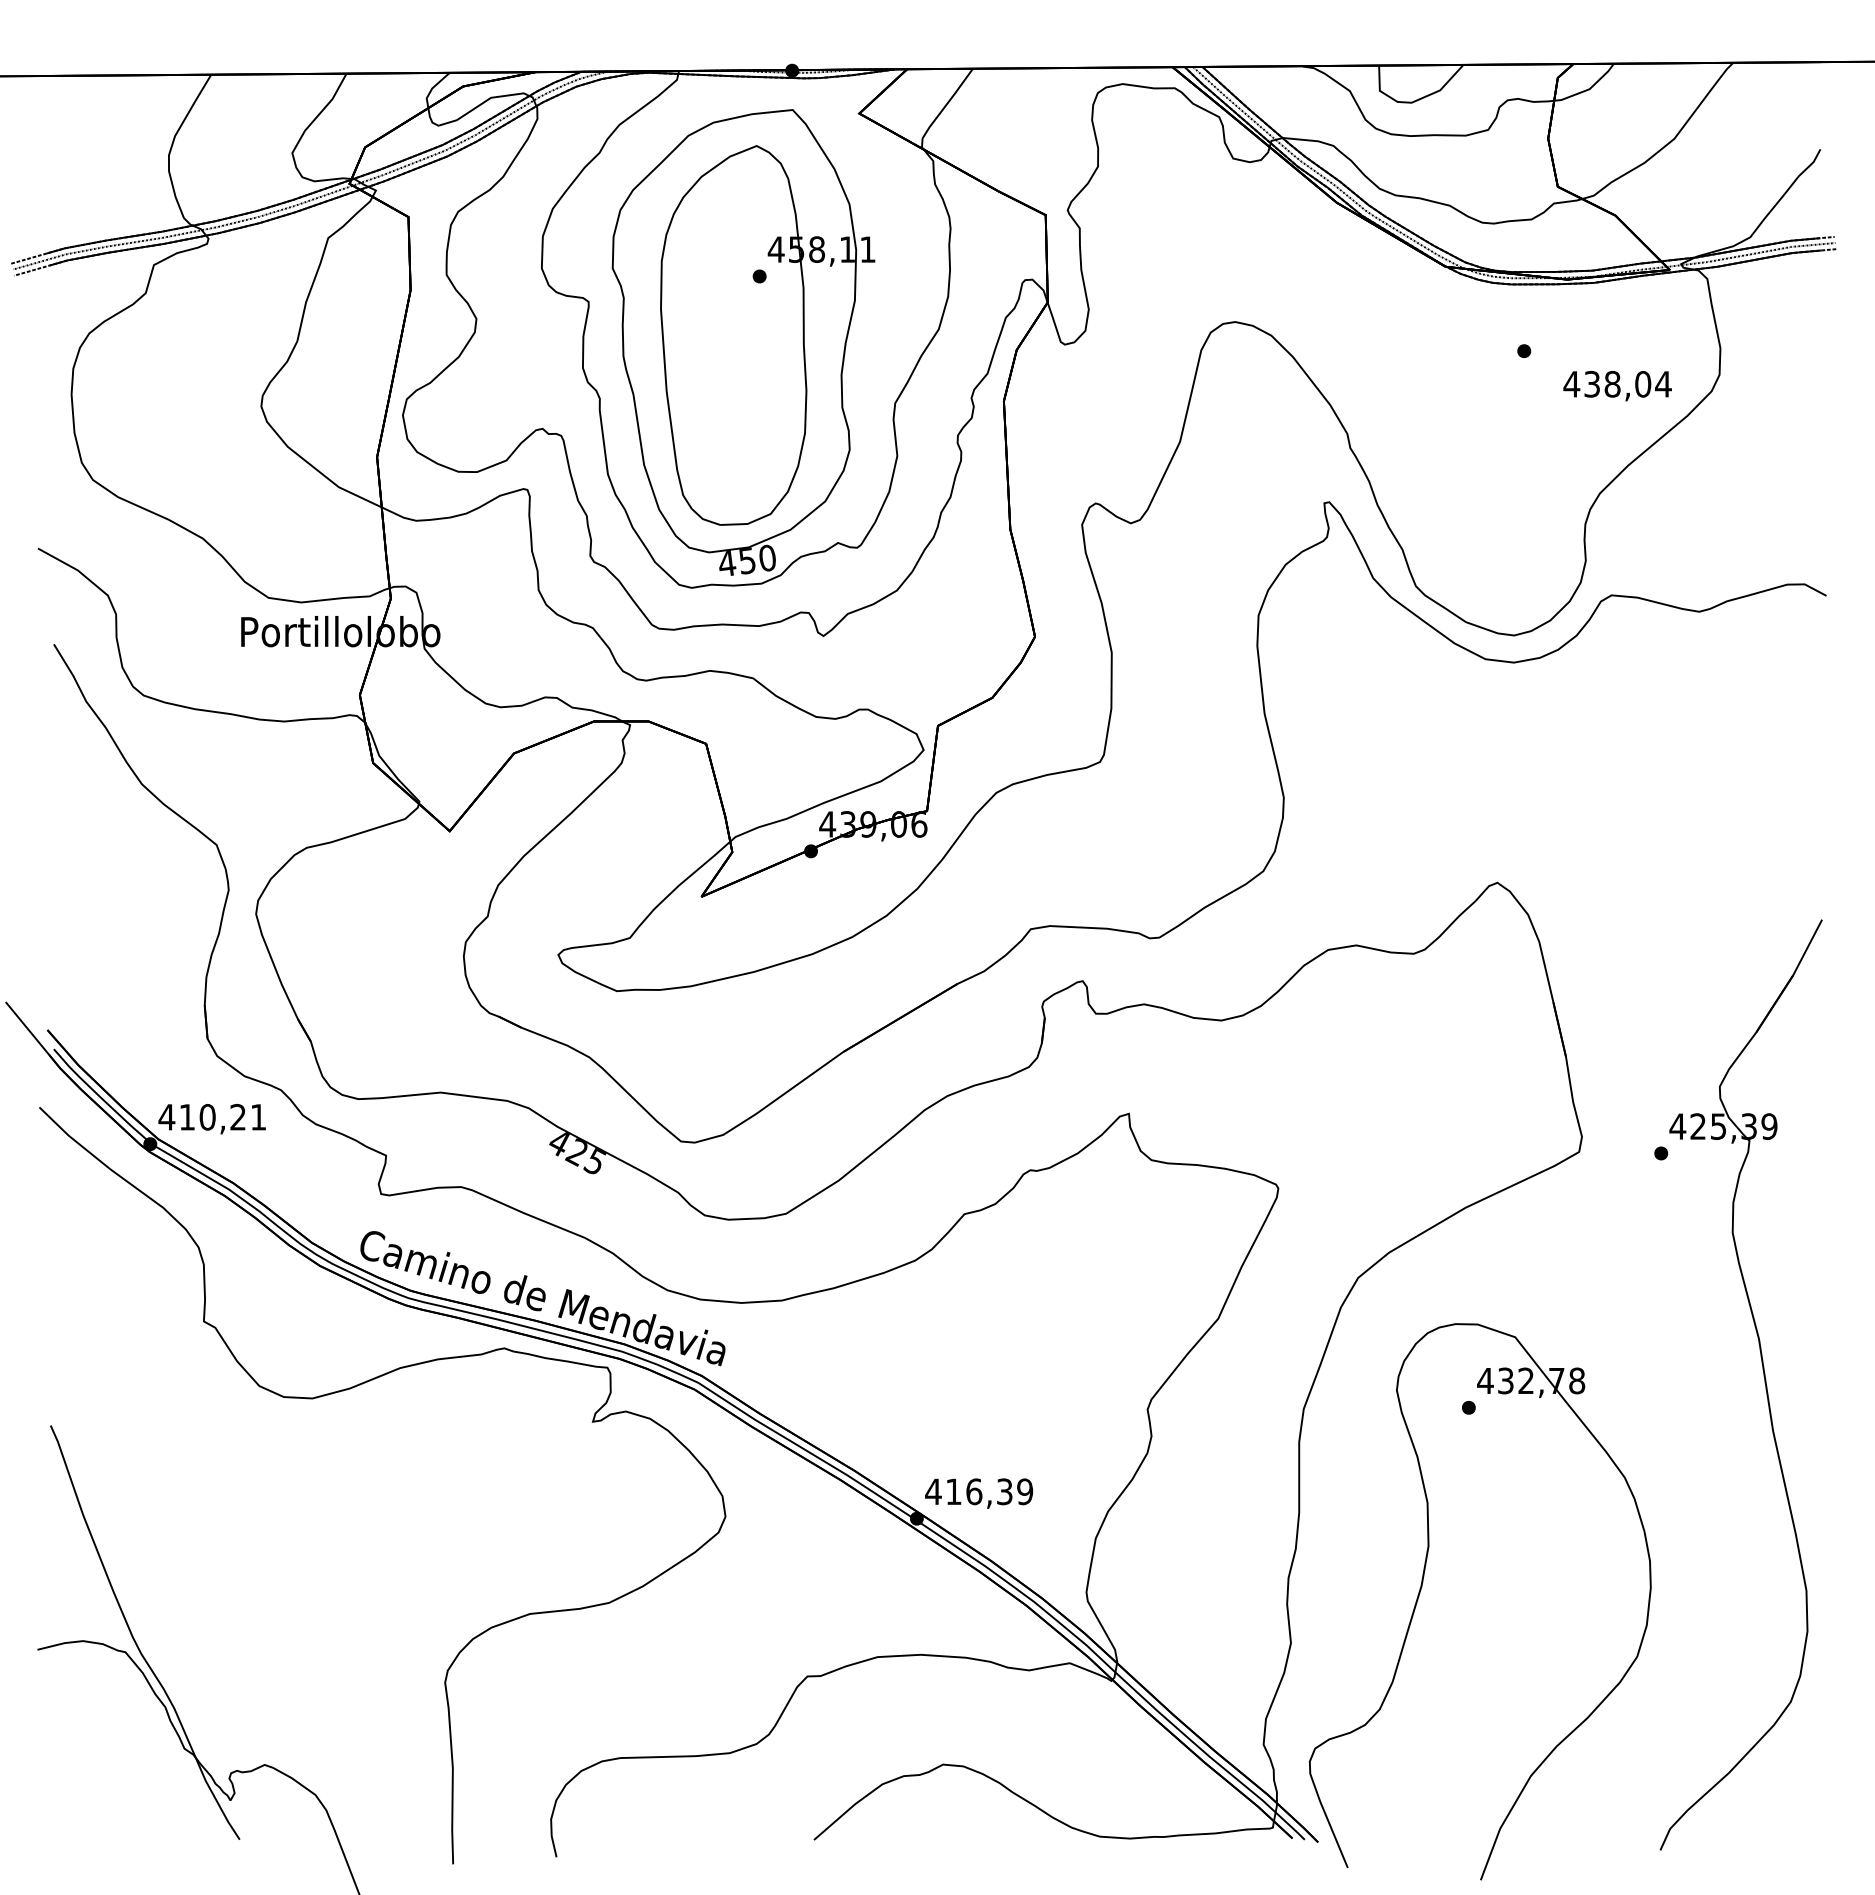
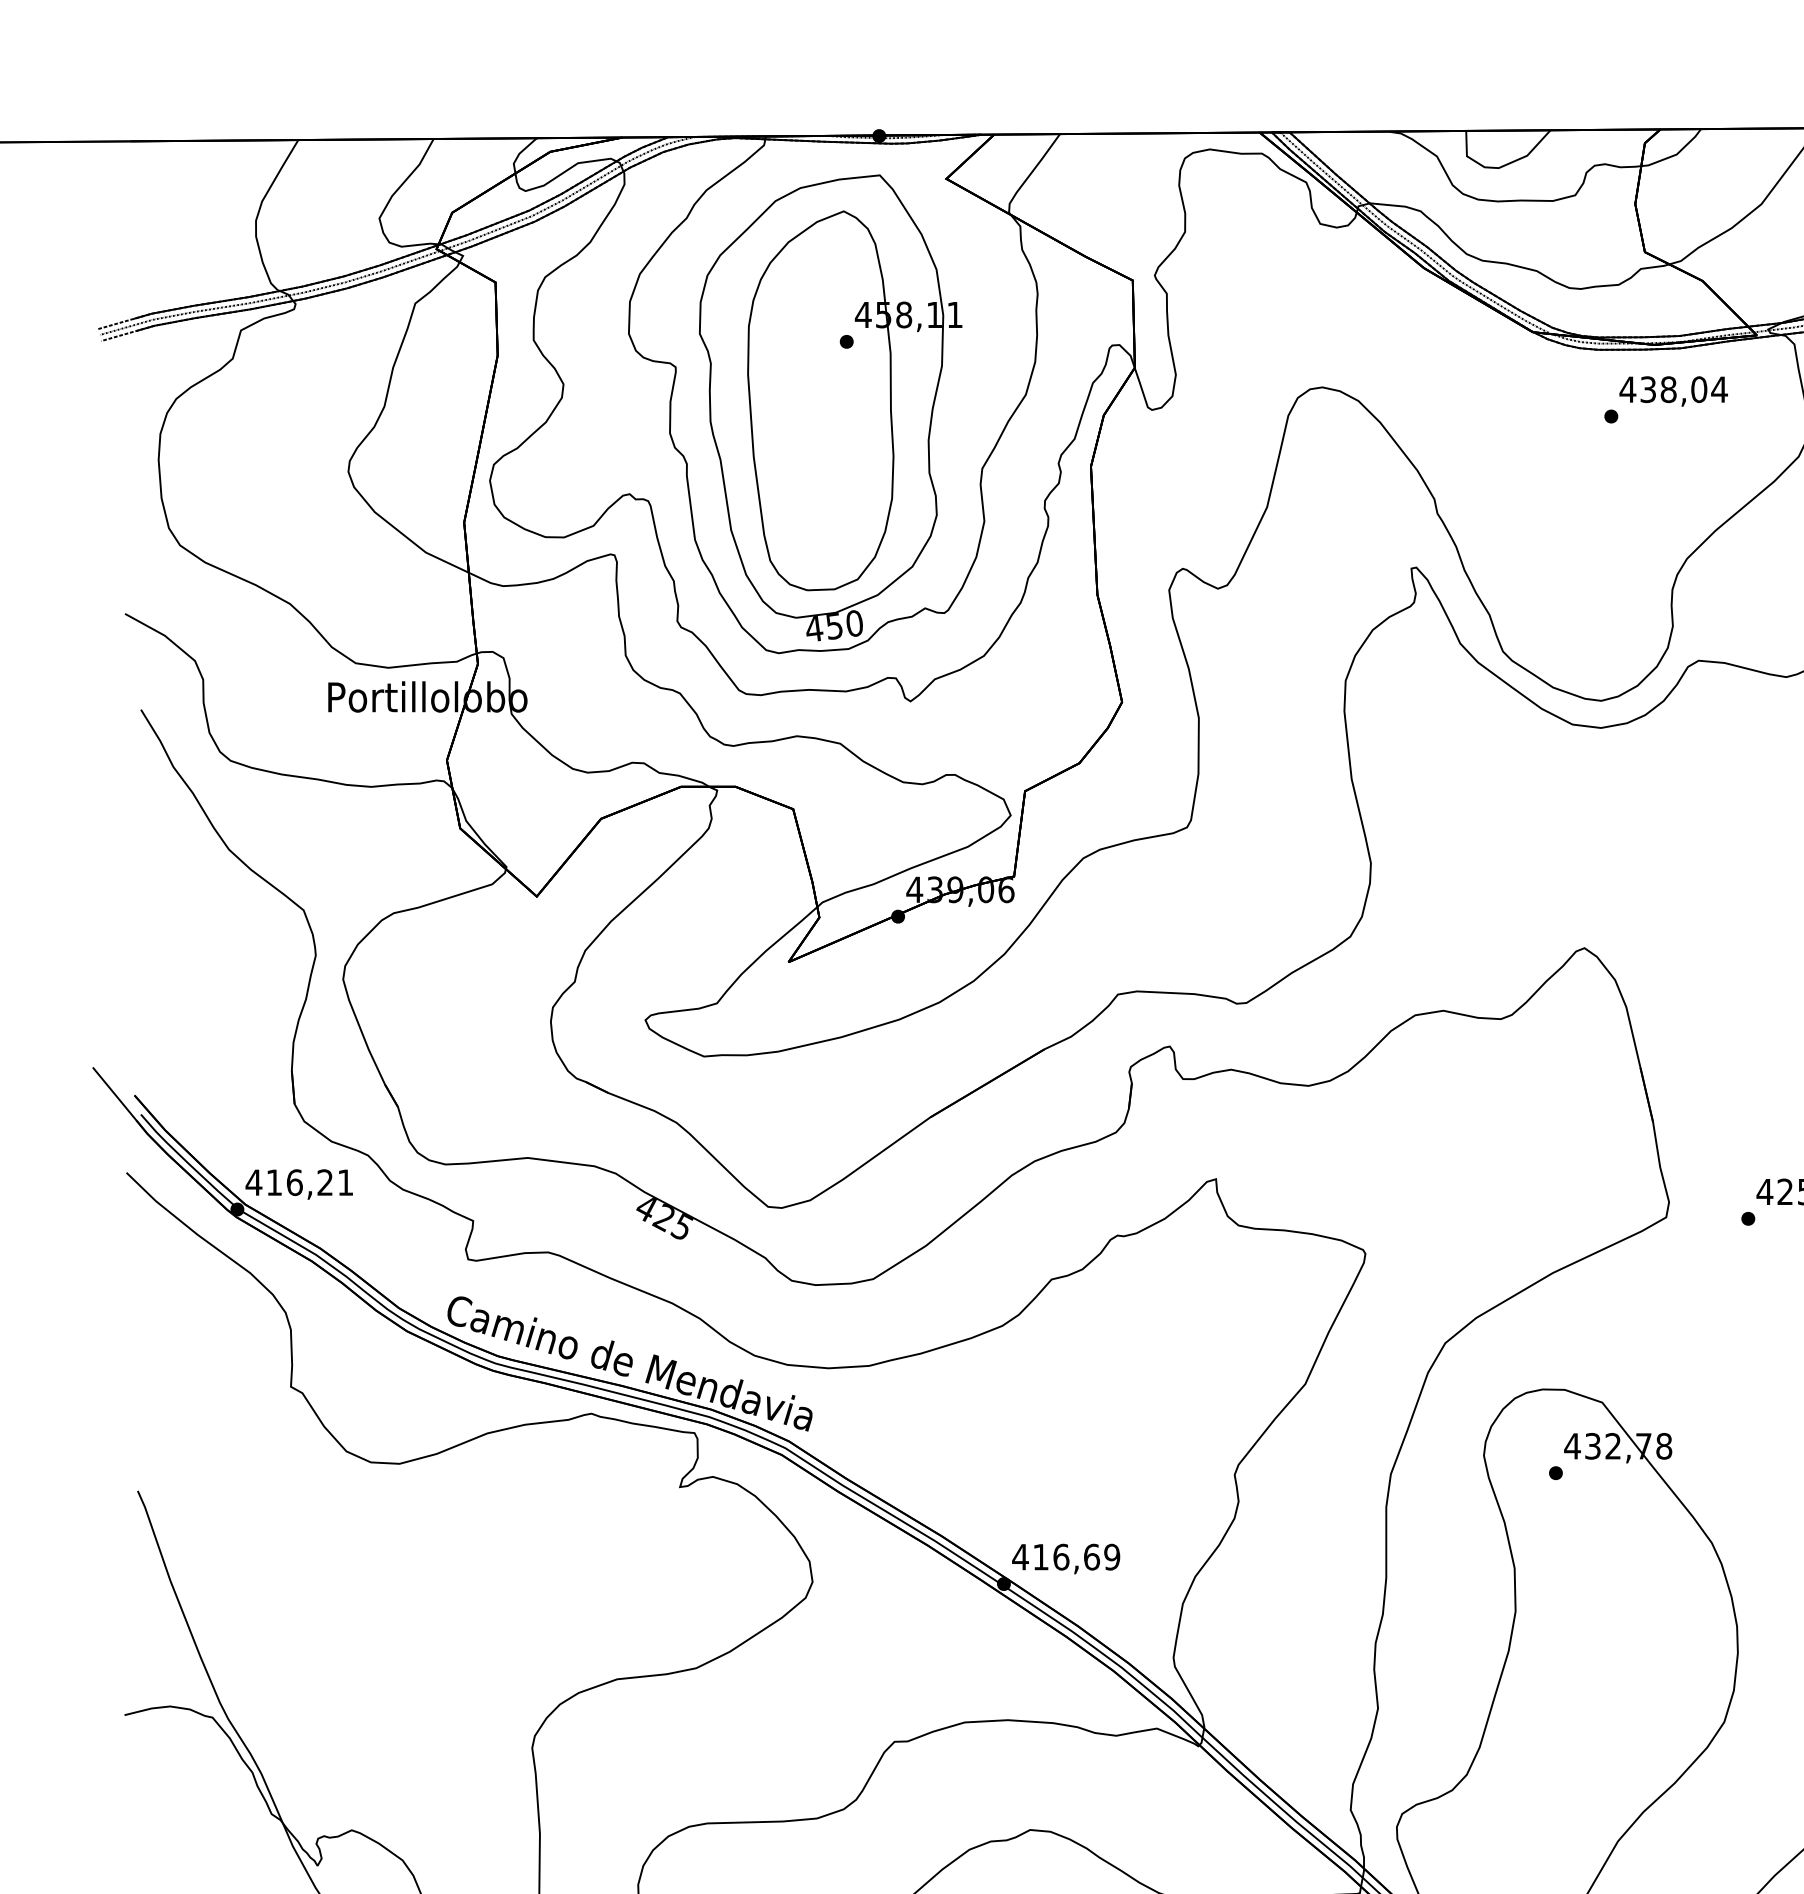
text: (1617, 386) -> (1673, 391), moved
text: (207, 1116) -> (294, 1181), 410,21 -> 416,21
text: (1004, 1491) -> (1091, 1556), 416,39 -> 416,69

